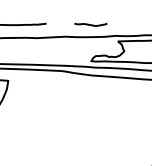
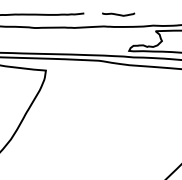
curve: (90, 24) -> (118, 14), moved

